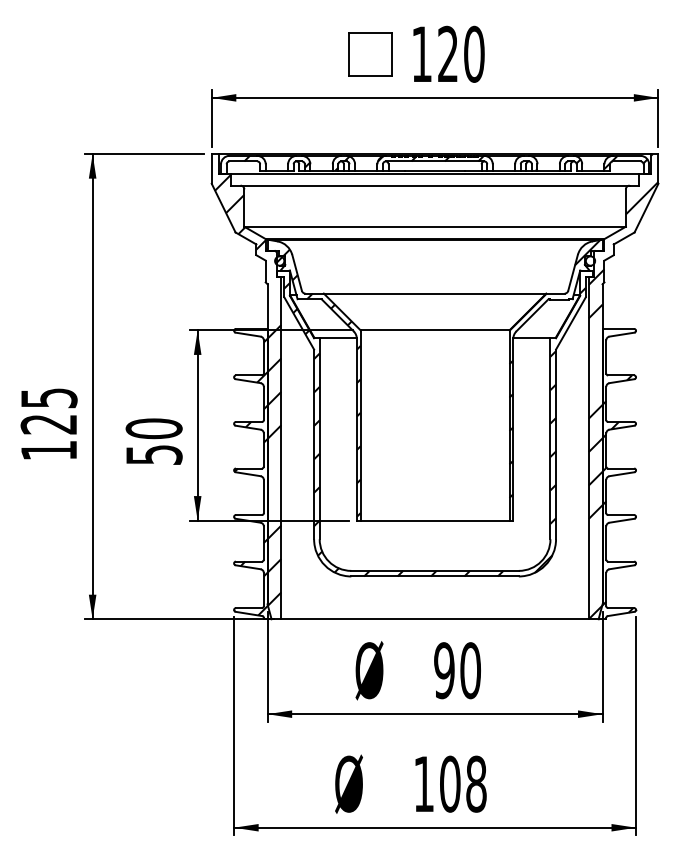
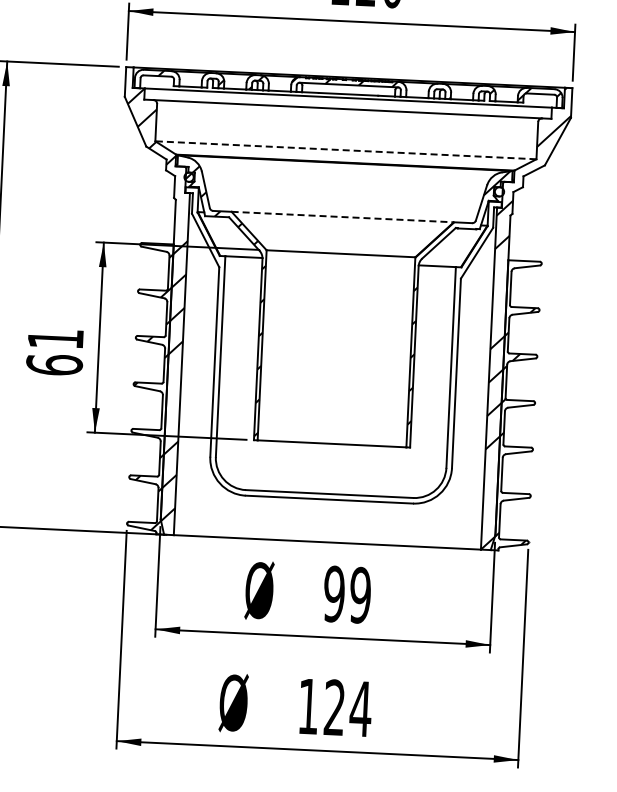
line: (435, 226) -> (346, 150), solid -> dashed
line: (435, 293) -> (343, 216), solid -> dashed
hatch: (434, 429) -> (335, 352), removed
text: (153, 441) -> (54, 351), 50 -> 61
text: (470, 670) -> (360, 595), 90 -> 99
text: (463, 783) -> (348, 707), 108 -> 124

